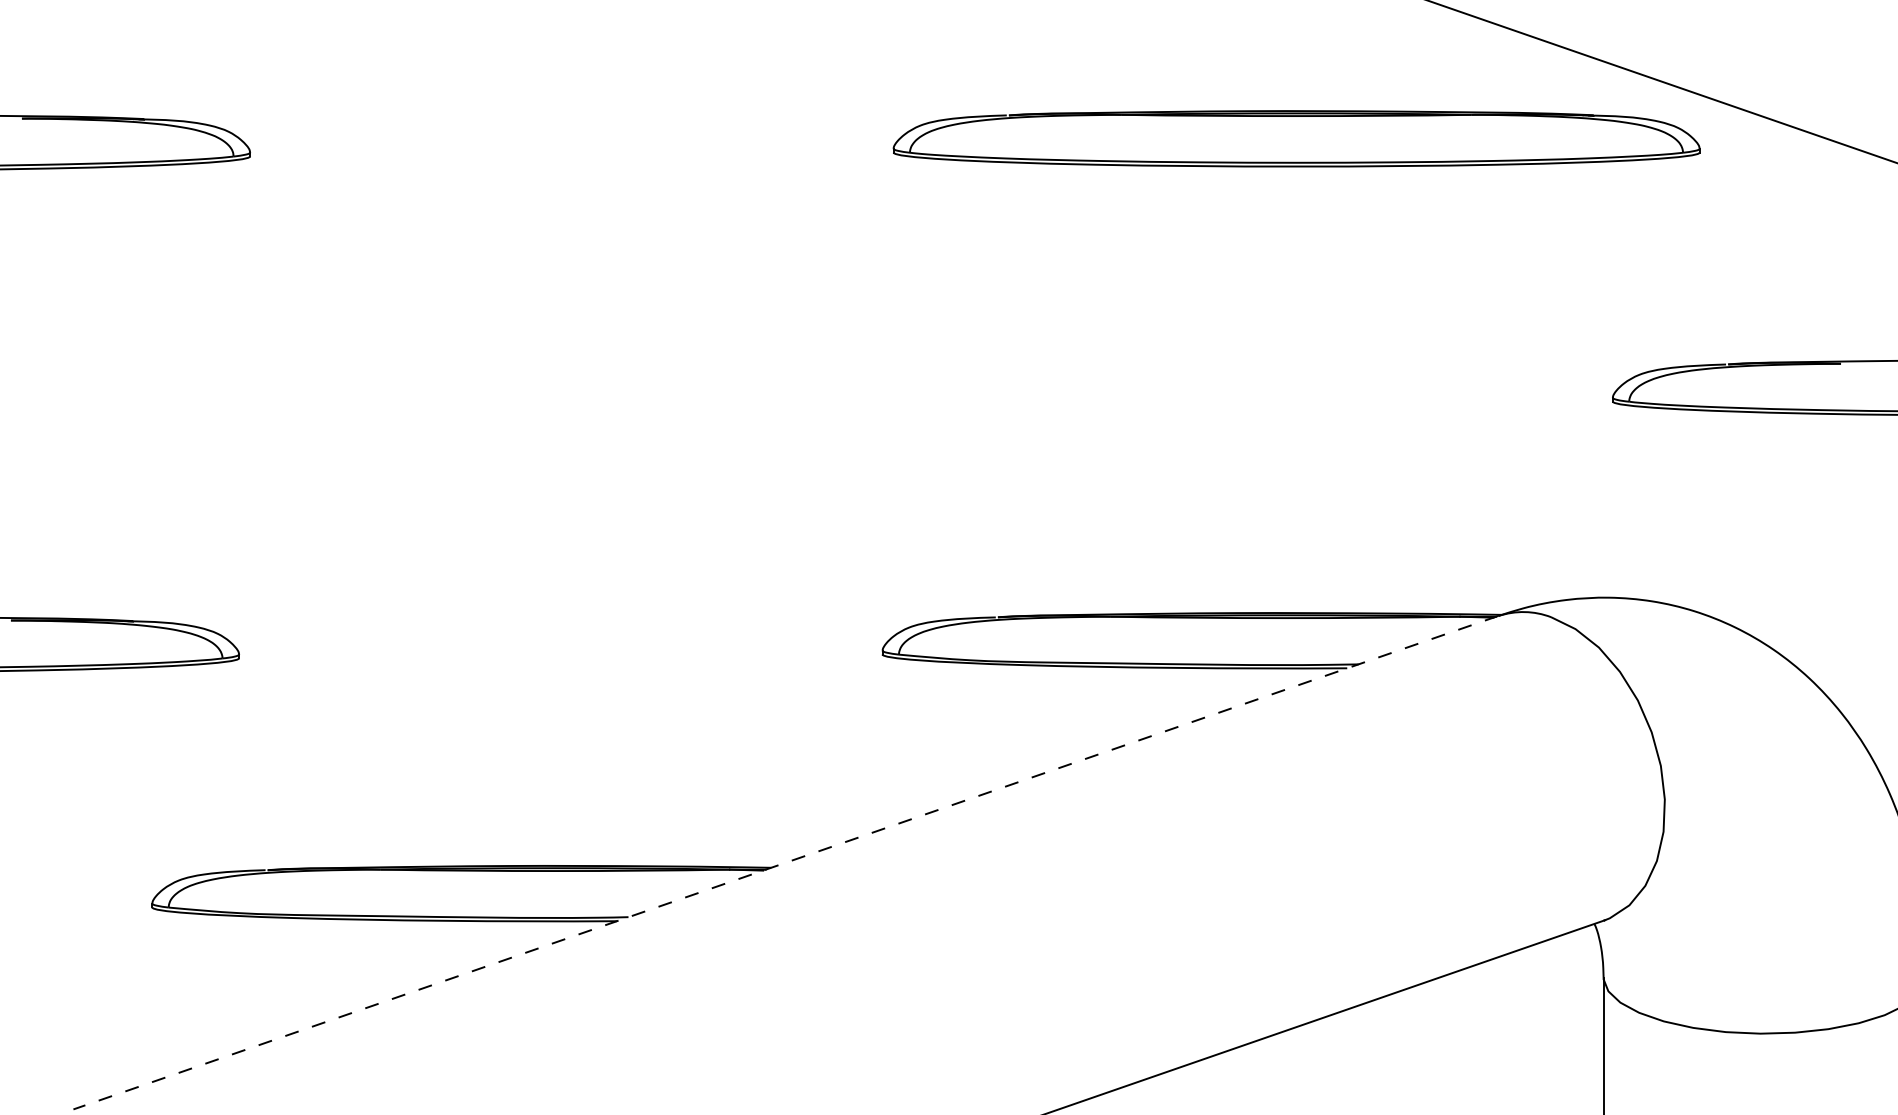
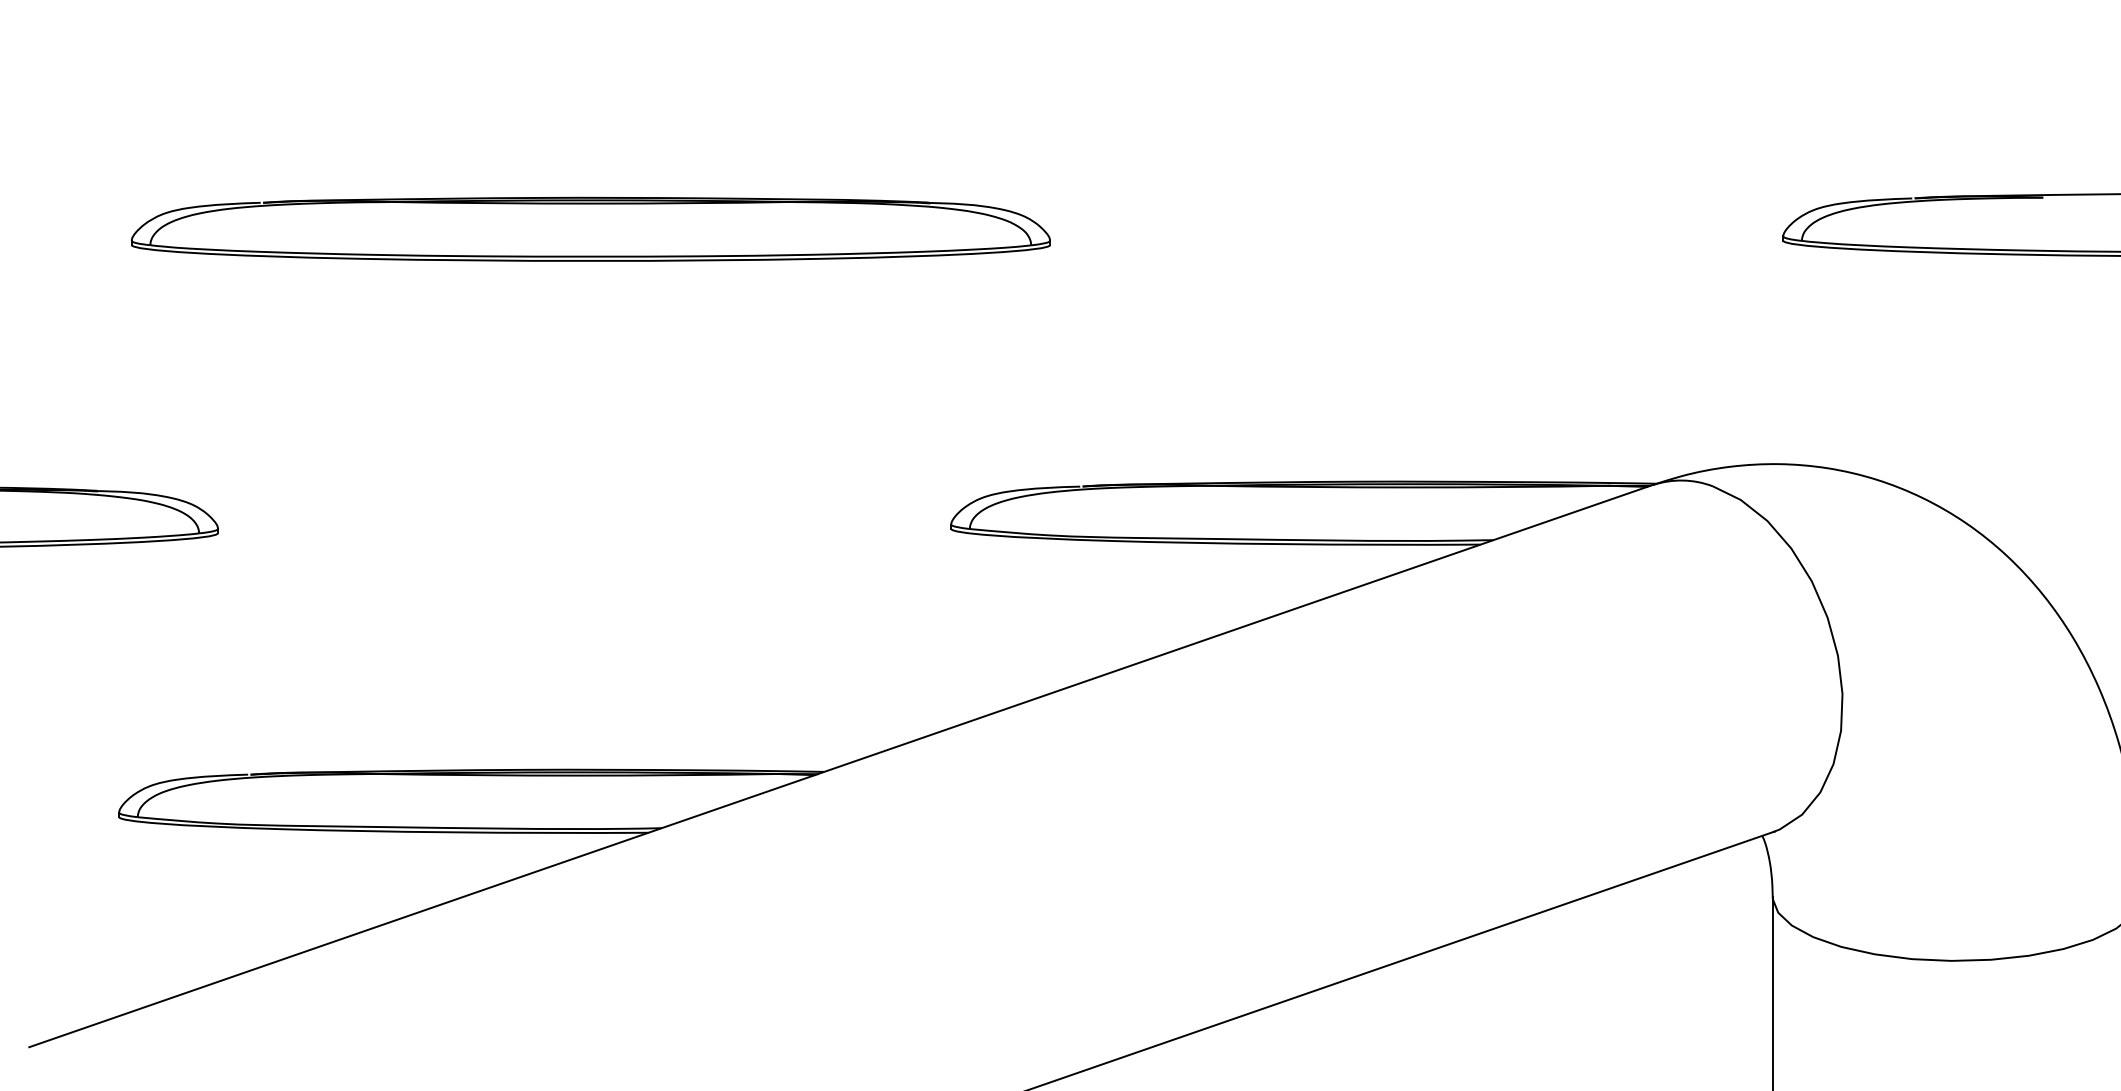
part: (566, 391) -> (591, 229), added
line: (785, 862) -> (840, 765), dashed -> solid

